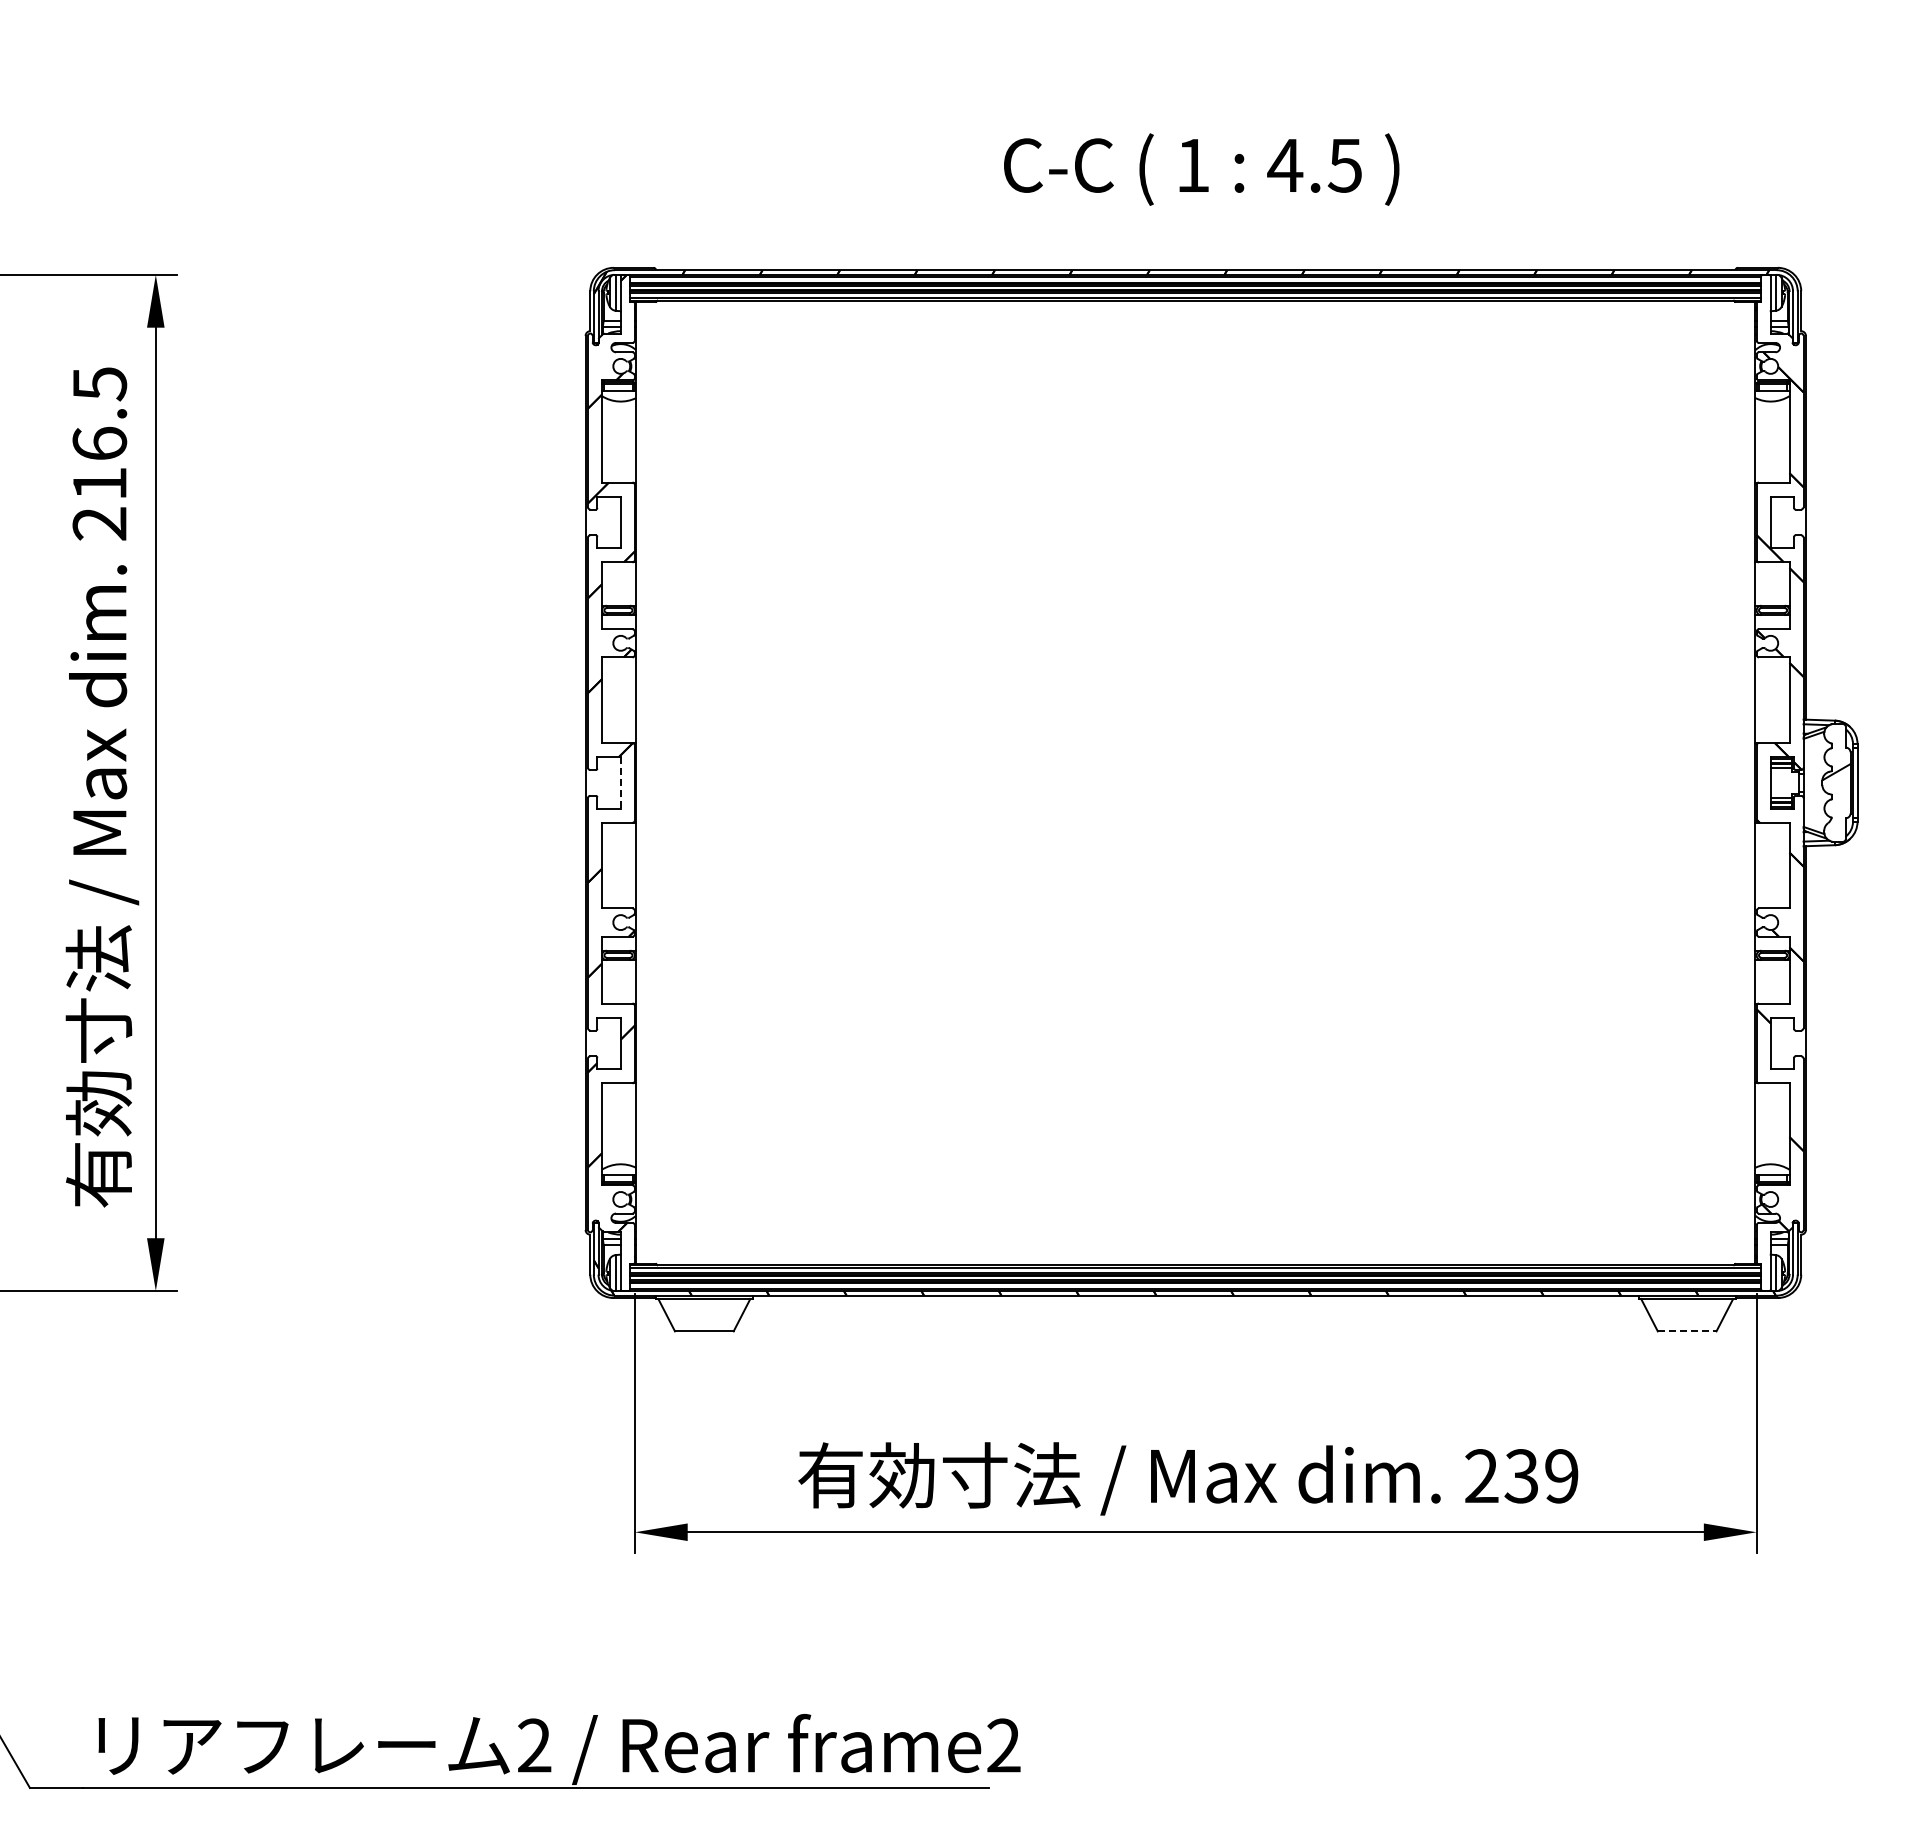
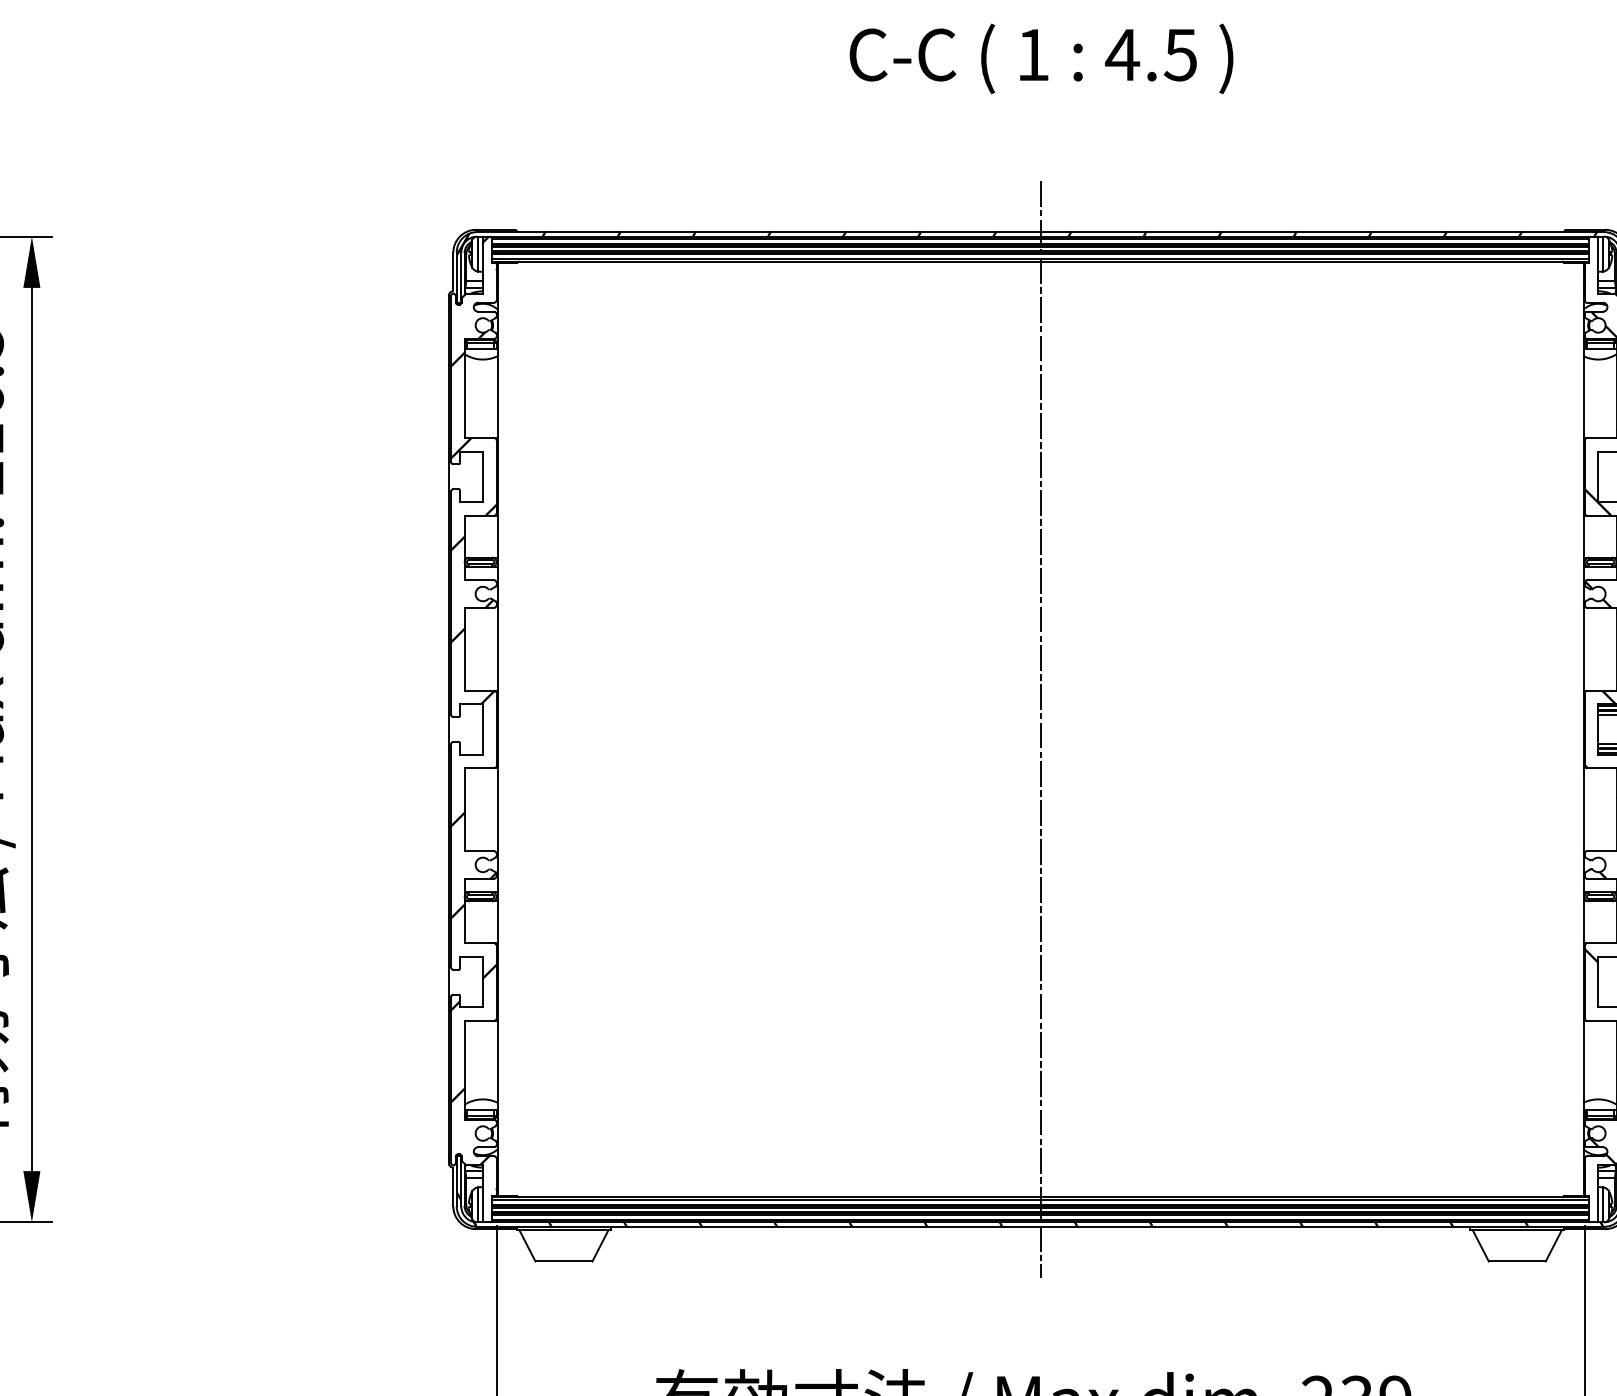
text: (1201, 169) -> (1041, 58), moved
line: (620, 782) -> (482, 729), dashed -> solid
line: (1195, 782) -> (1040, 729), added
line: (1687, 1331) -> (1517, 1261), dashed -> solid

